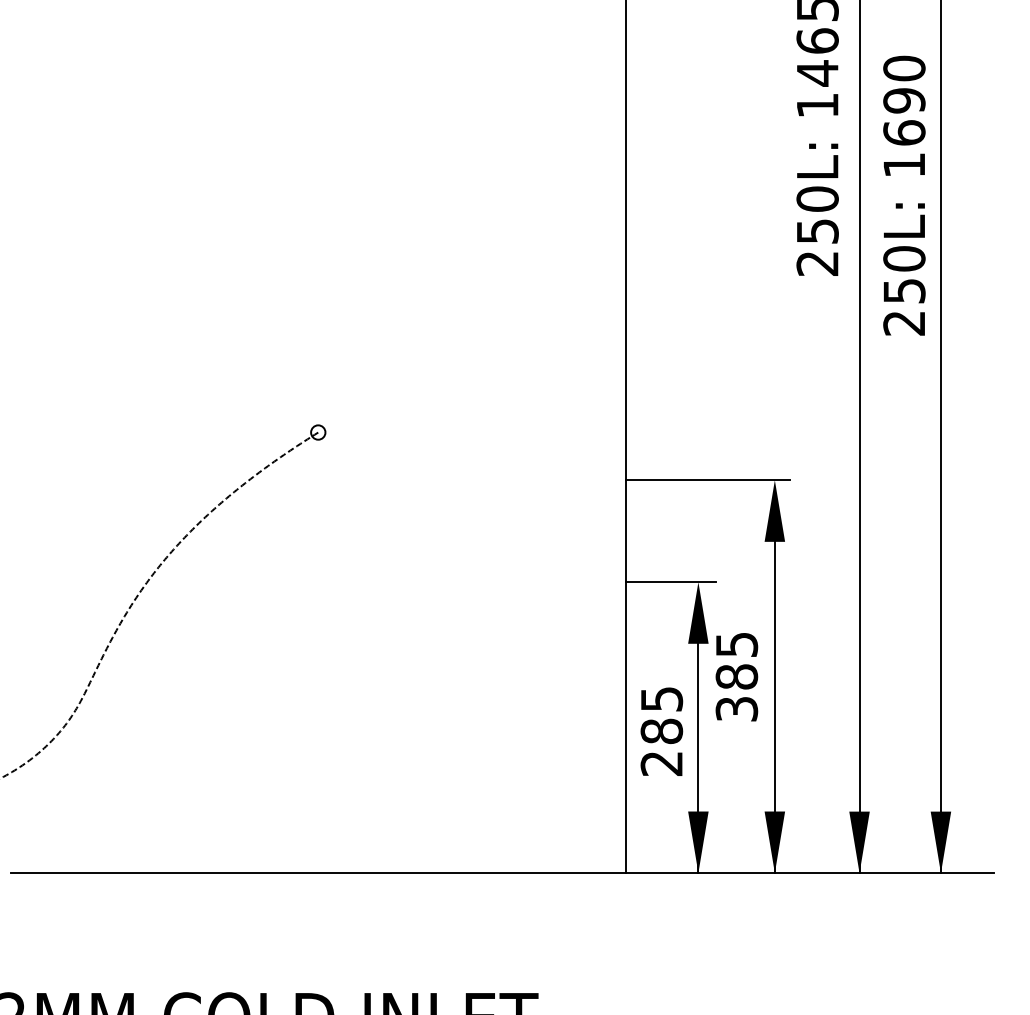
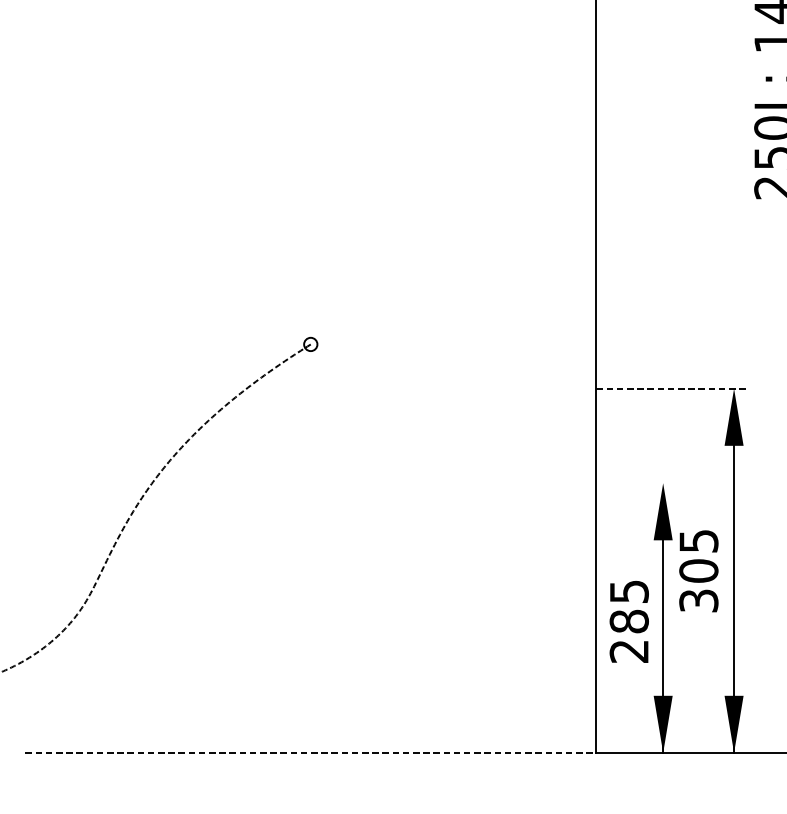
line: (708, 480) -> (672, 388), solid -> dashed
line: (671, 582) -> (638, 483), removed
text: (736, 676) -> (698, 570), 385 -> 305
line: (318, 873) -> (310, 753), solid -> dashed

